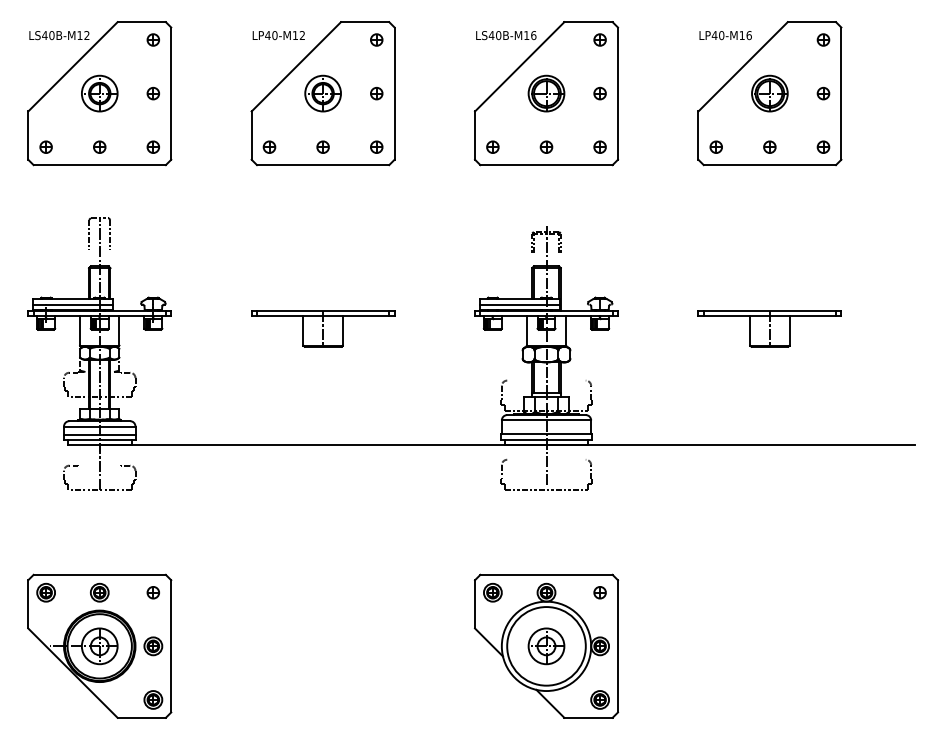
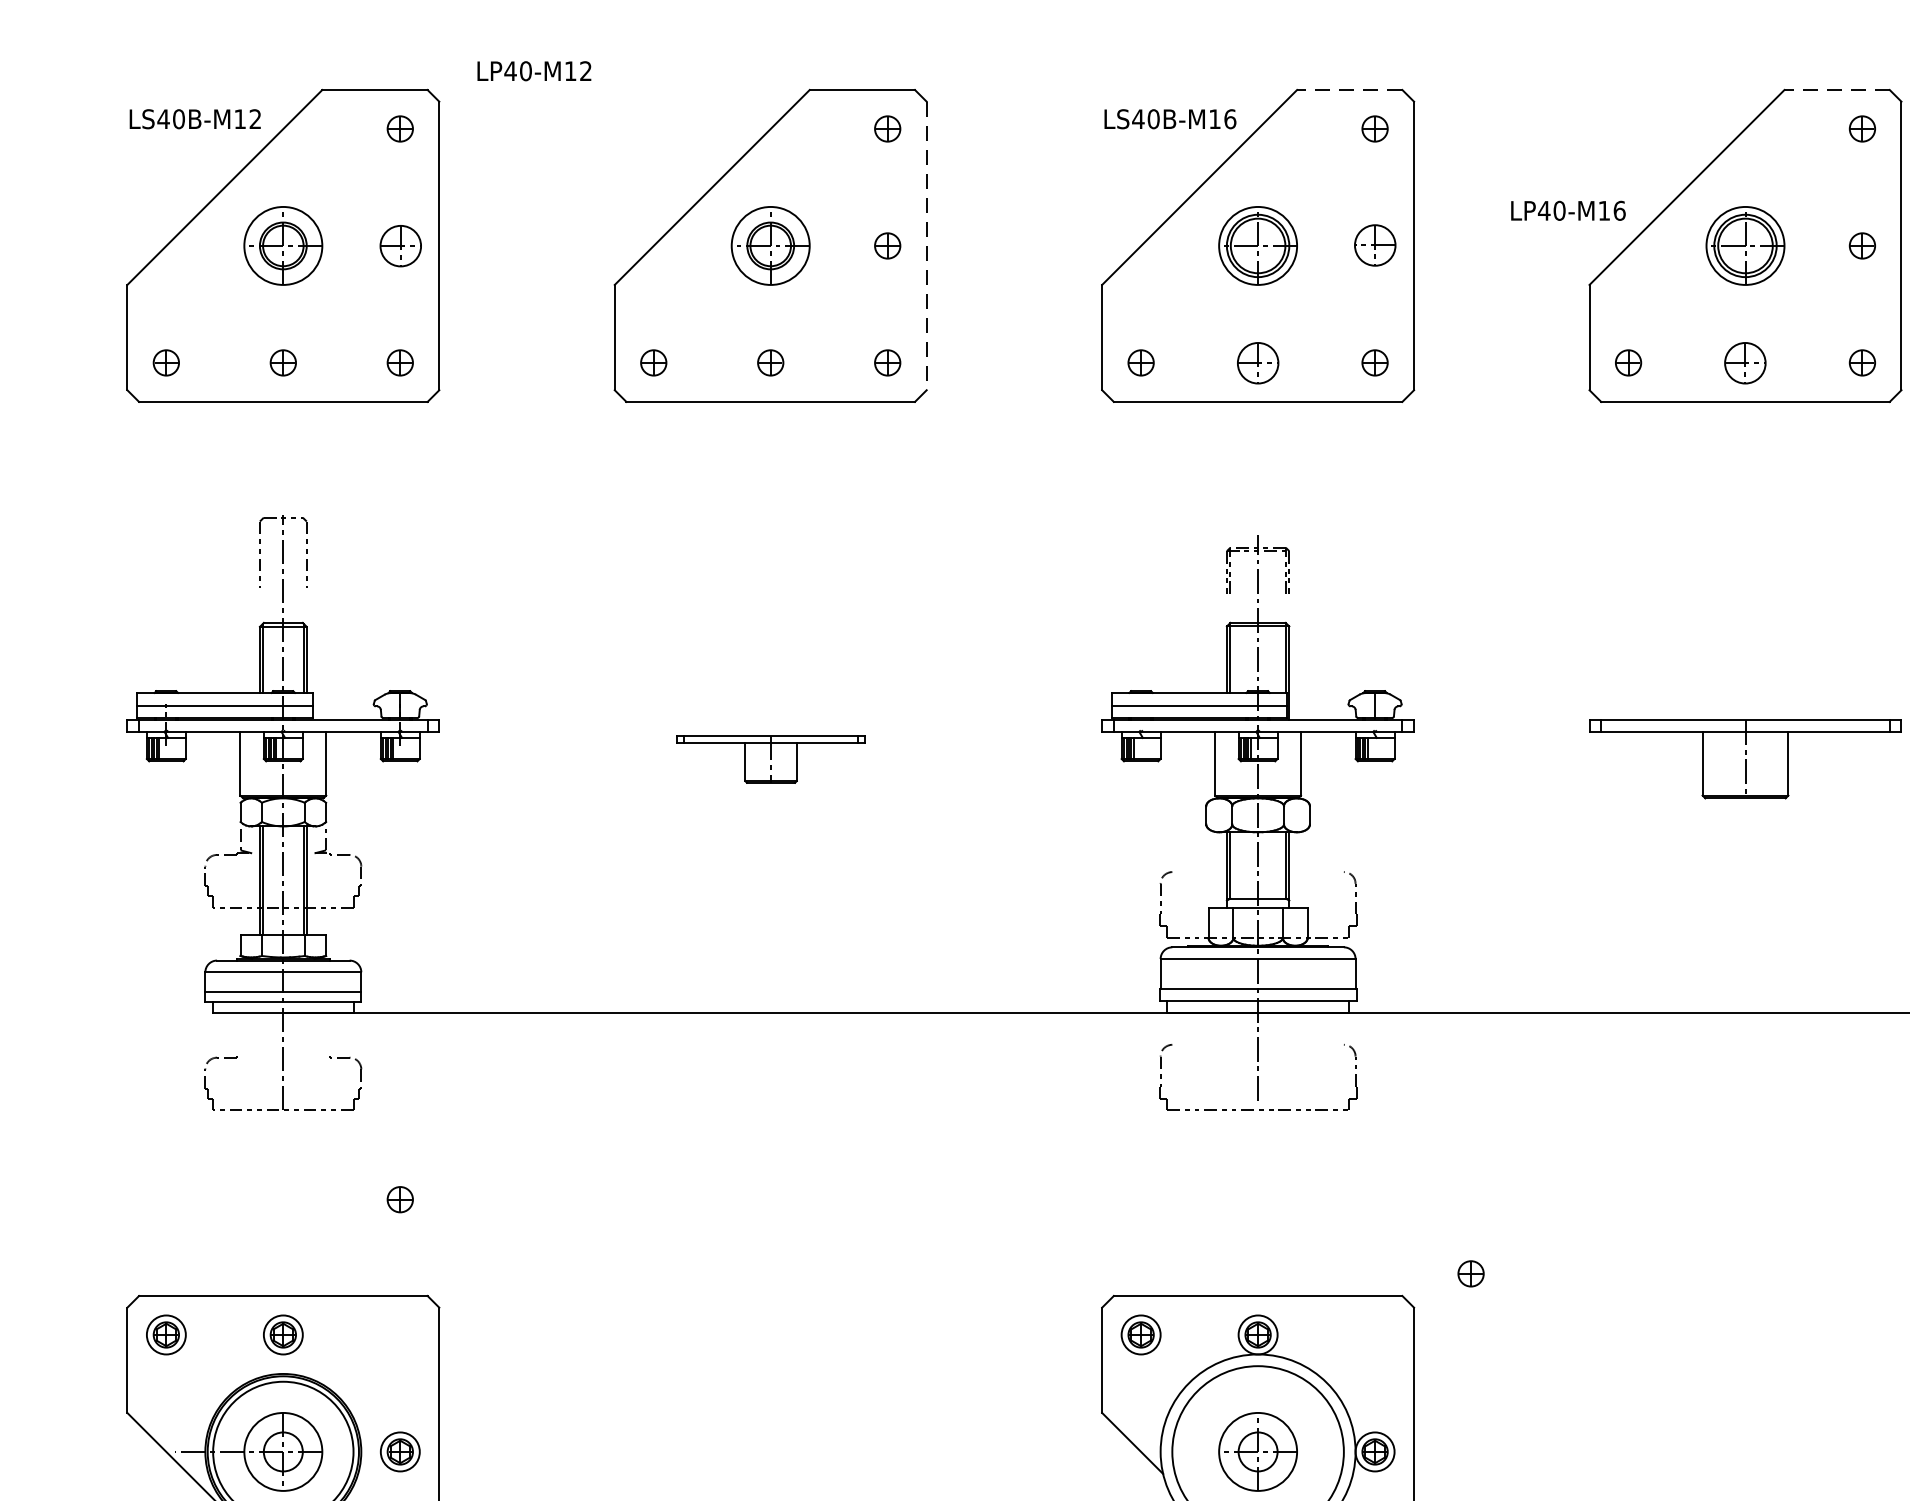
line: (588, 22) -> (1349, 90), solid -> dashed
line: (811, 22) -> (1836, 90), solid -> dashed
text: (278, 35) -> (533, 71), moved
text: (725, 35) -> (1567, 210), moved
part: (152, 93) -> (398, 245), size x1.6
part: (599, 93) -> (1373, 245), size x1.6
line: (394, 94) -> (926, 247), solid -> dashed
part: (546, 146) -> (1258, 361), size x1.6
part: (769, 146) -> (1744, 361), size x1.6
part: (323, 328) -> (771, 758), size x0.6
part: (152, 592) -> (398, 1199), moved
part: (599, 592) -> (1469, 1273), moved

